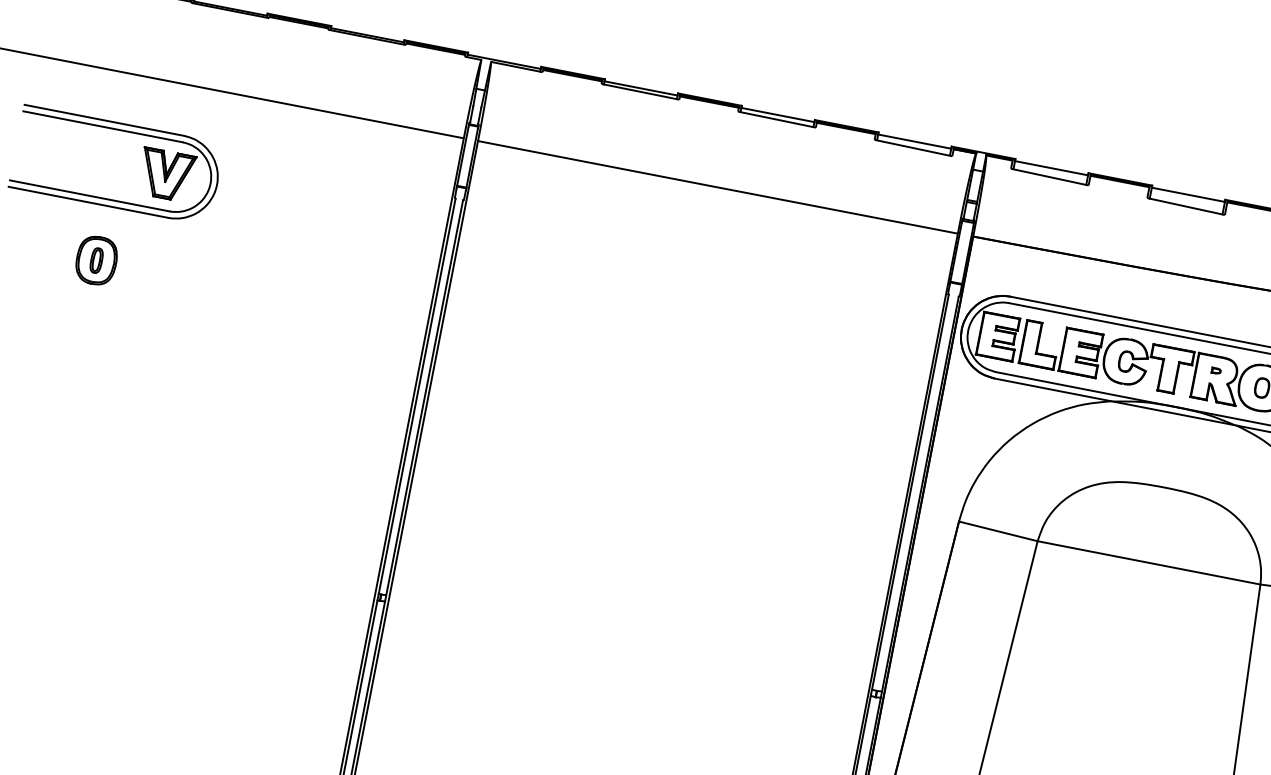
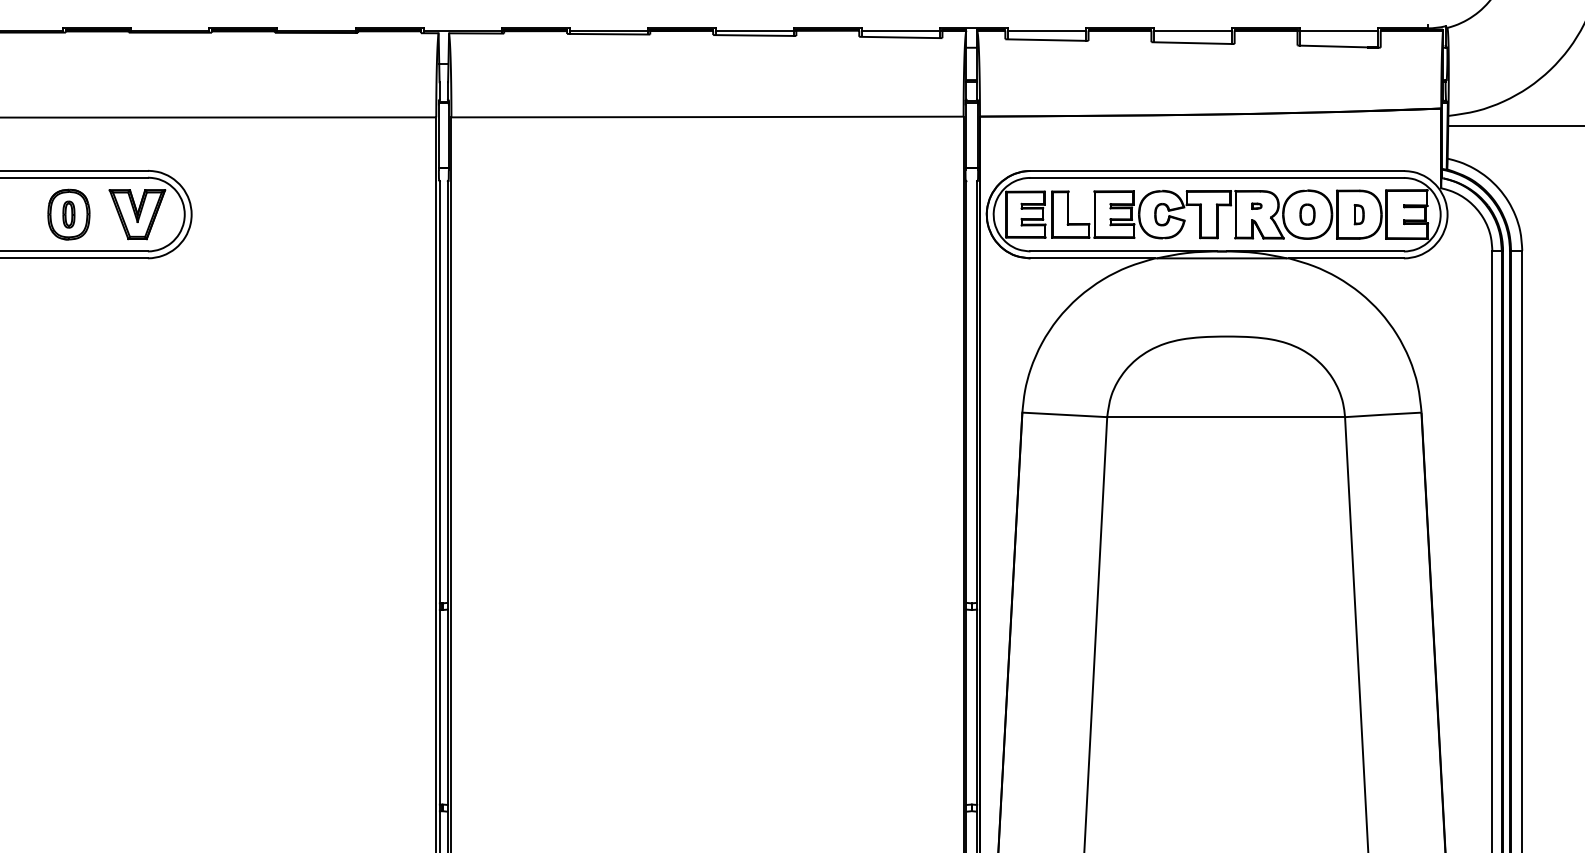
part: (96, 260) -> (68, 214), moved

